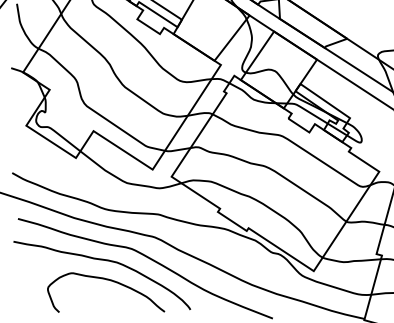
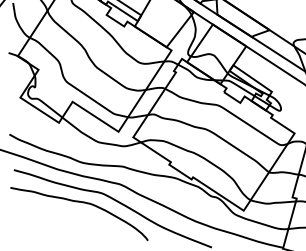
curve: (110, 281) -> (85, 218), removed

